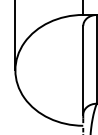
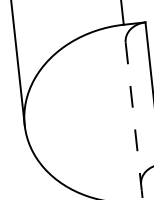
line: (83, 70) -> (133, 113), solid -> dashed

